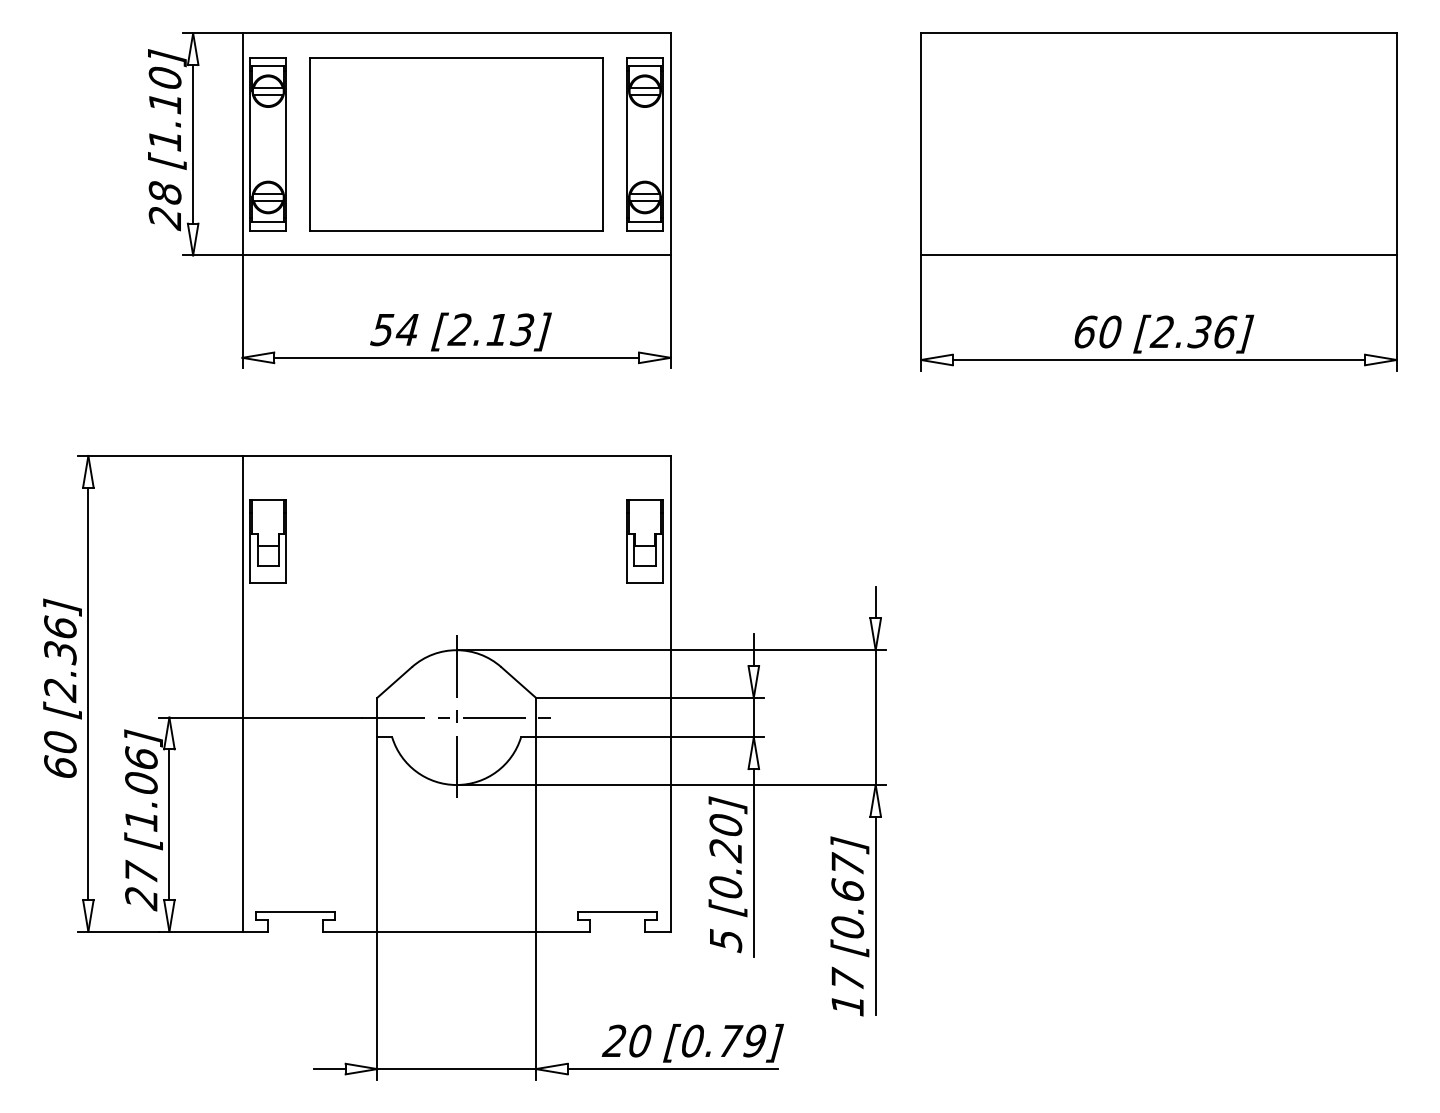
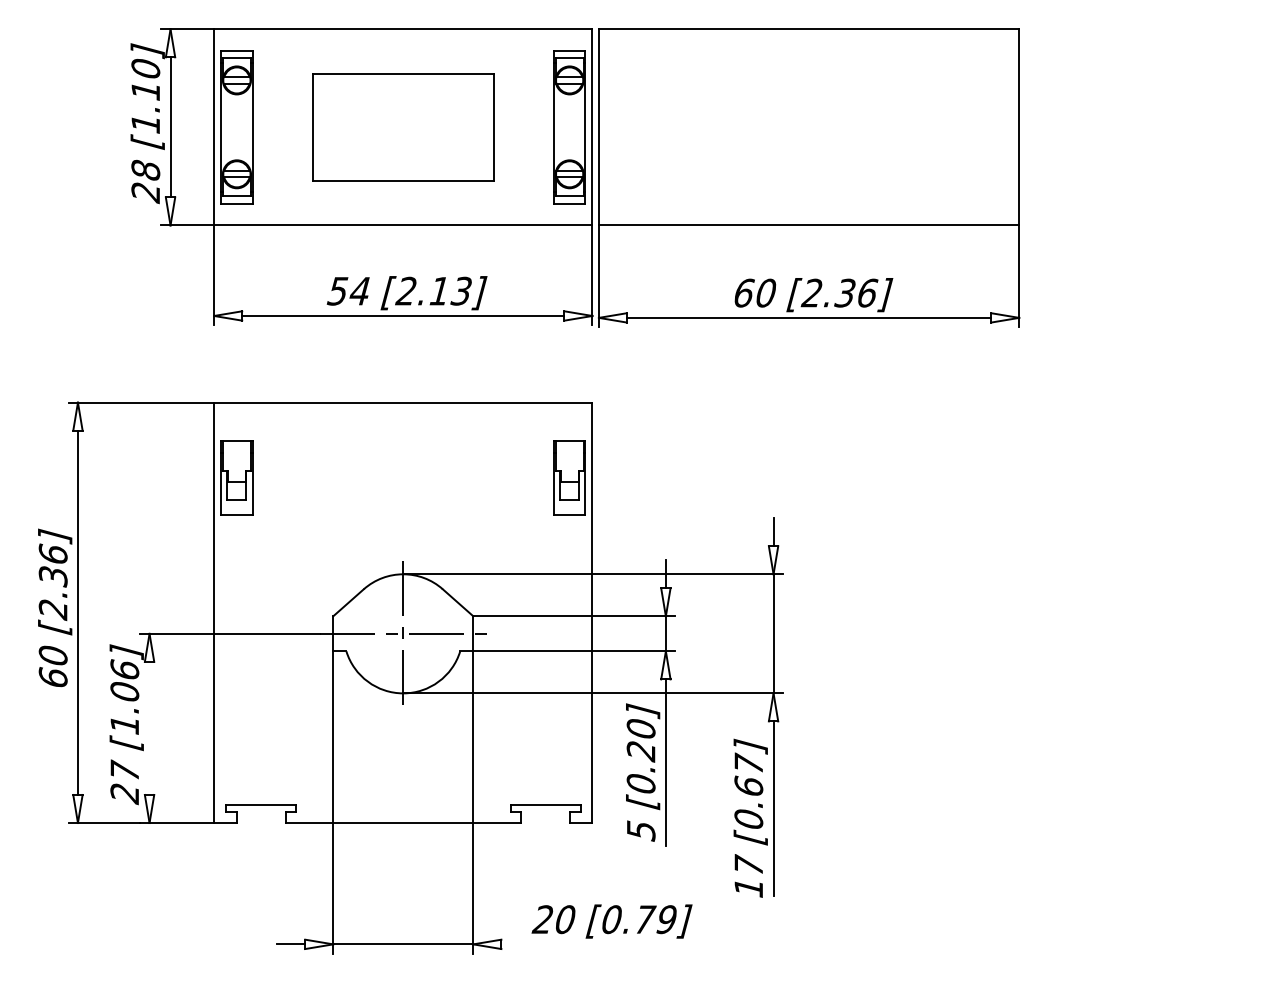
part: (456, 144) -> (403, 127), size x0.7
part: (1158, 201) -> (808, 177), moved
line: (169, 824) -> (149, 728), removed
line: (672, 1069) -> (594, 944), removed

